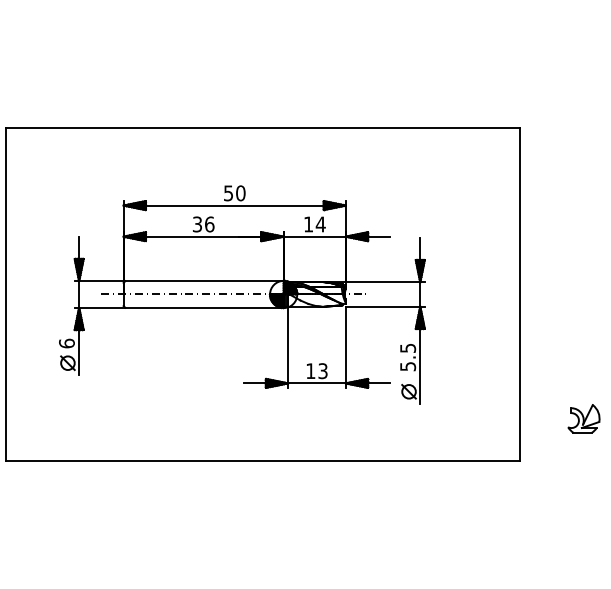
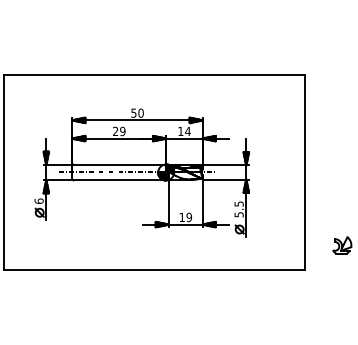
text: (204, 224) -> (119, 131), 36 -> 29
text: (323, 371) -> (189, 217), 13 -> 19

